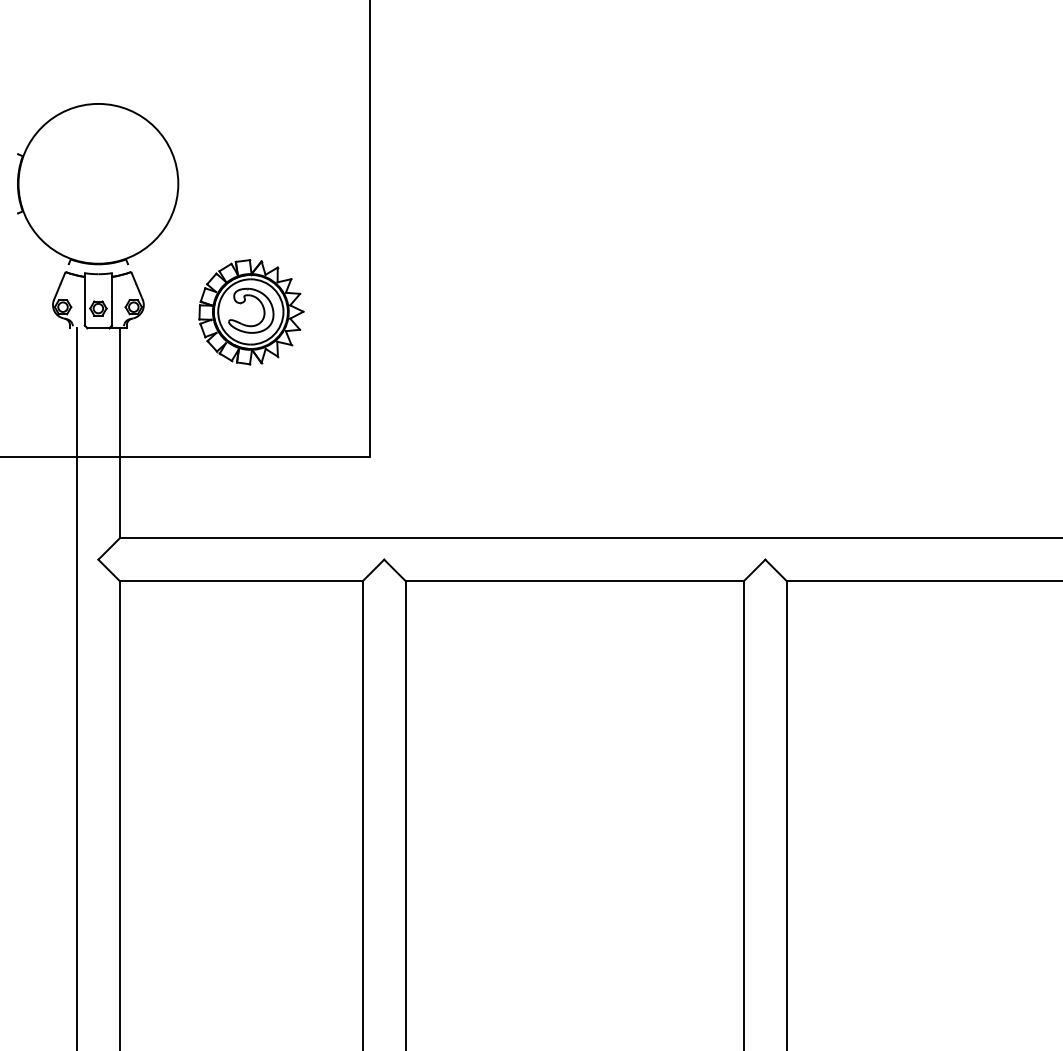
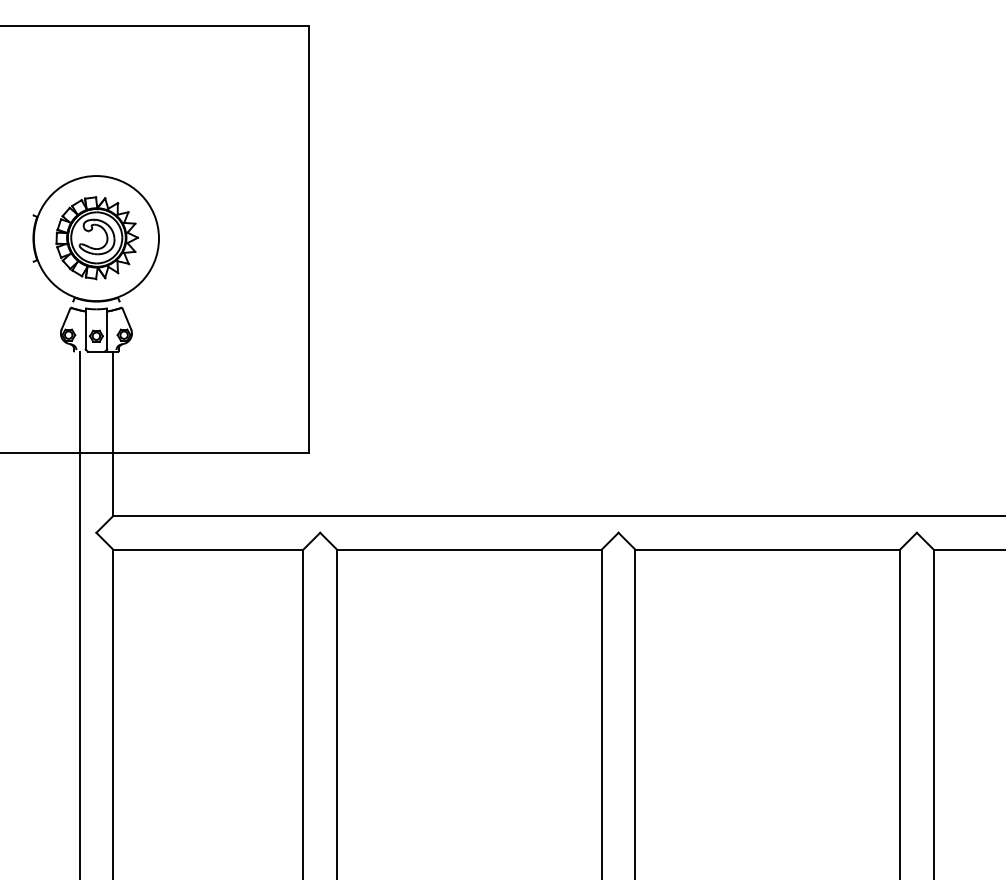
part: (250, 312) -> (96, 238), moved

